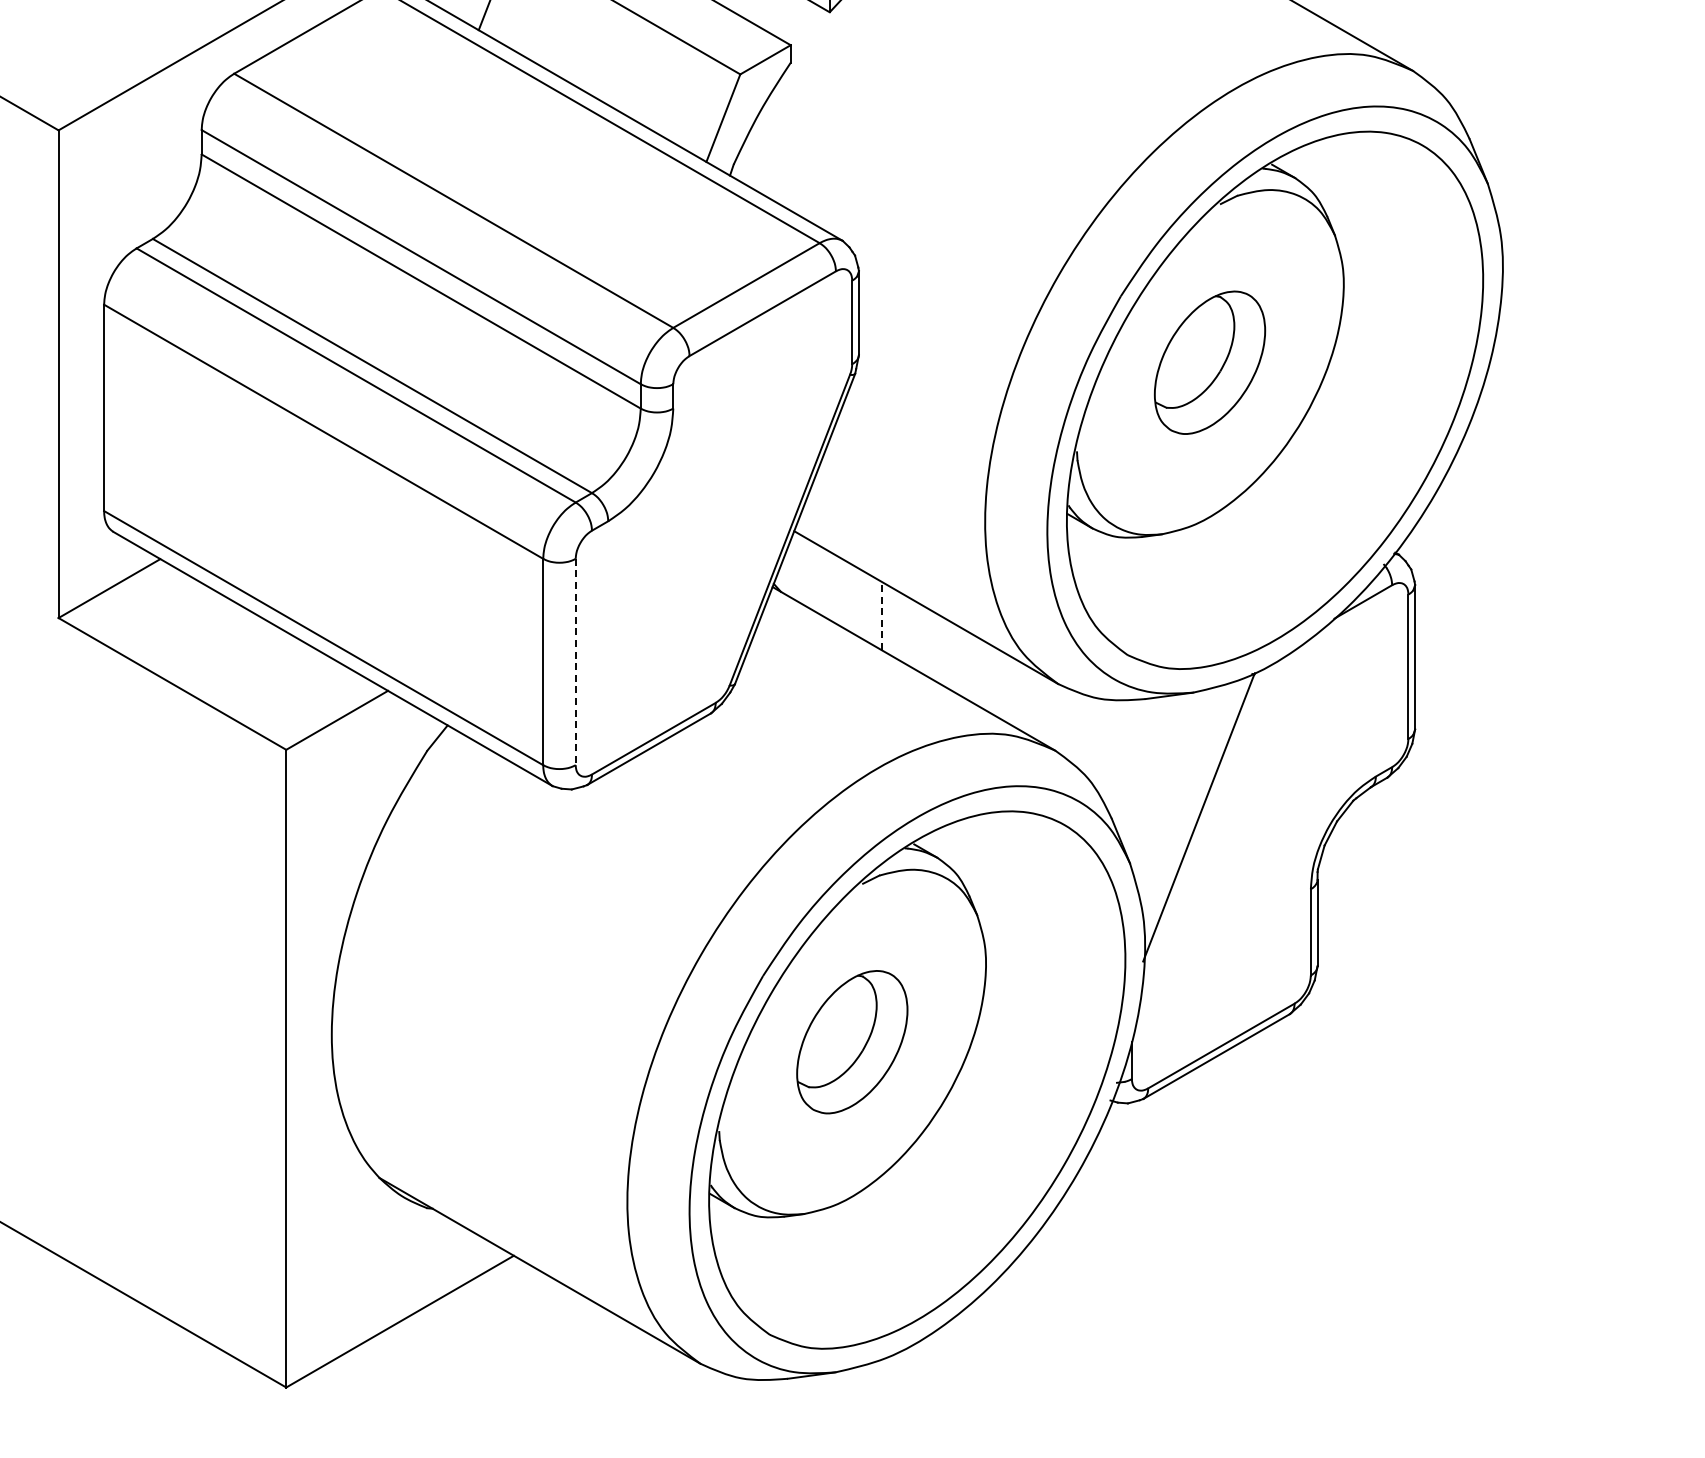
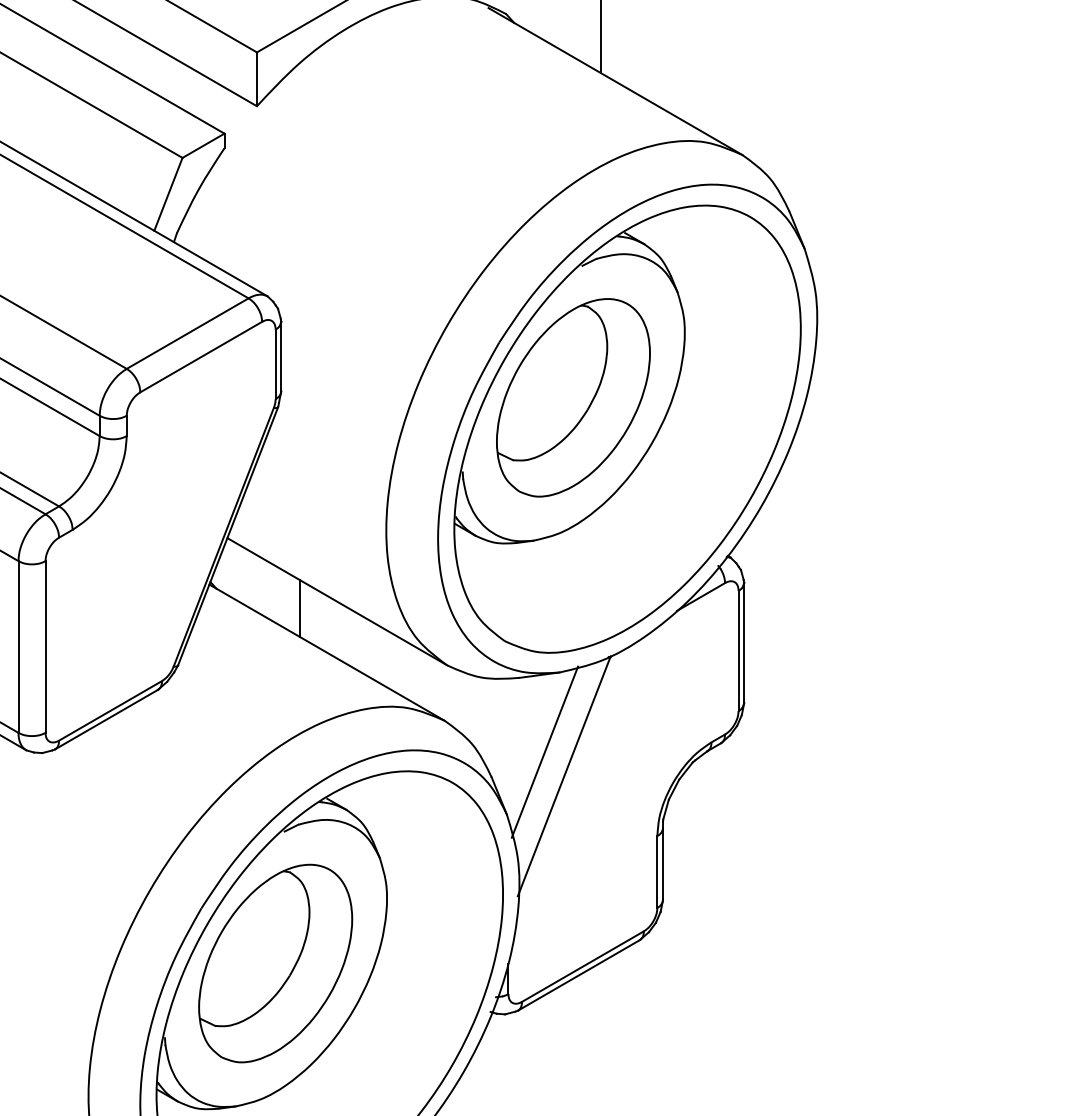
part: (1209, 362) -> (573, 397), size x1.67
line: (881, 615) -> (300, 608), dashed -> solid
line: (575, 662) -> (45, 647), dashed -> solid
line: (1175, 788) -> (544, 752), added
part: (852, 1041) -> (275, 962), size x1.67

